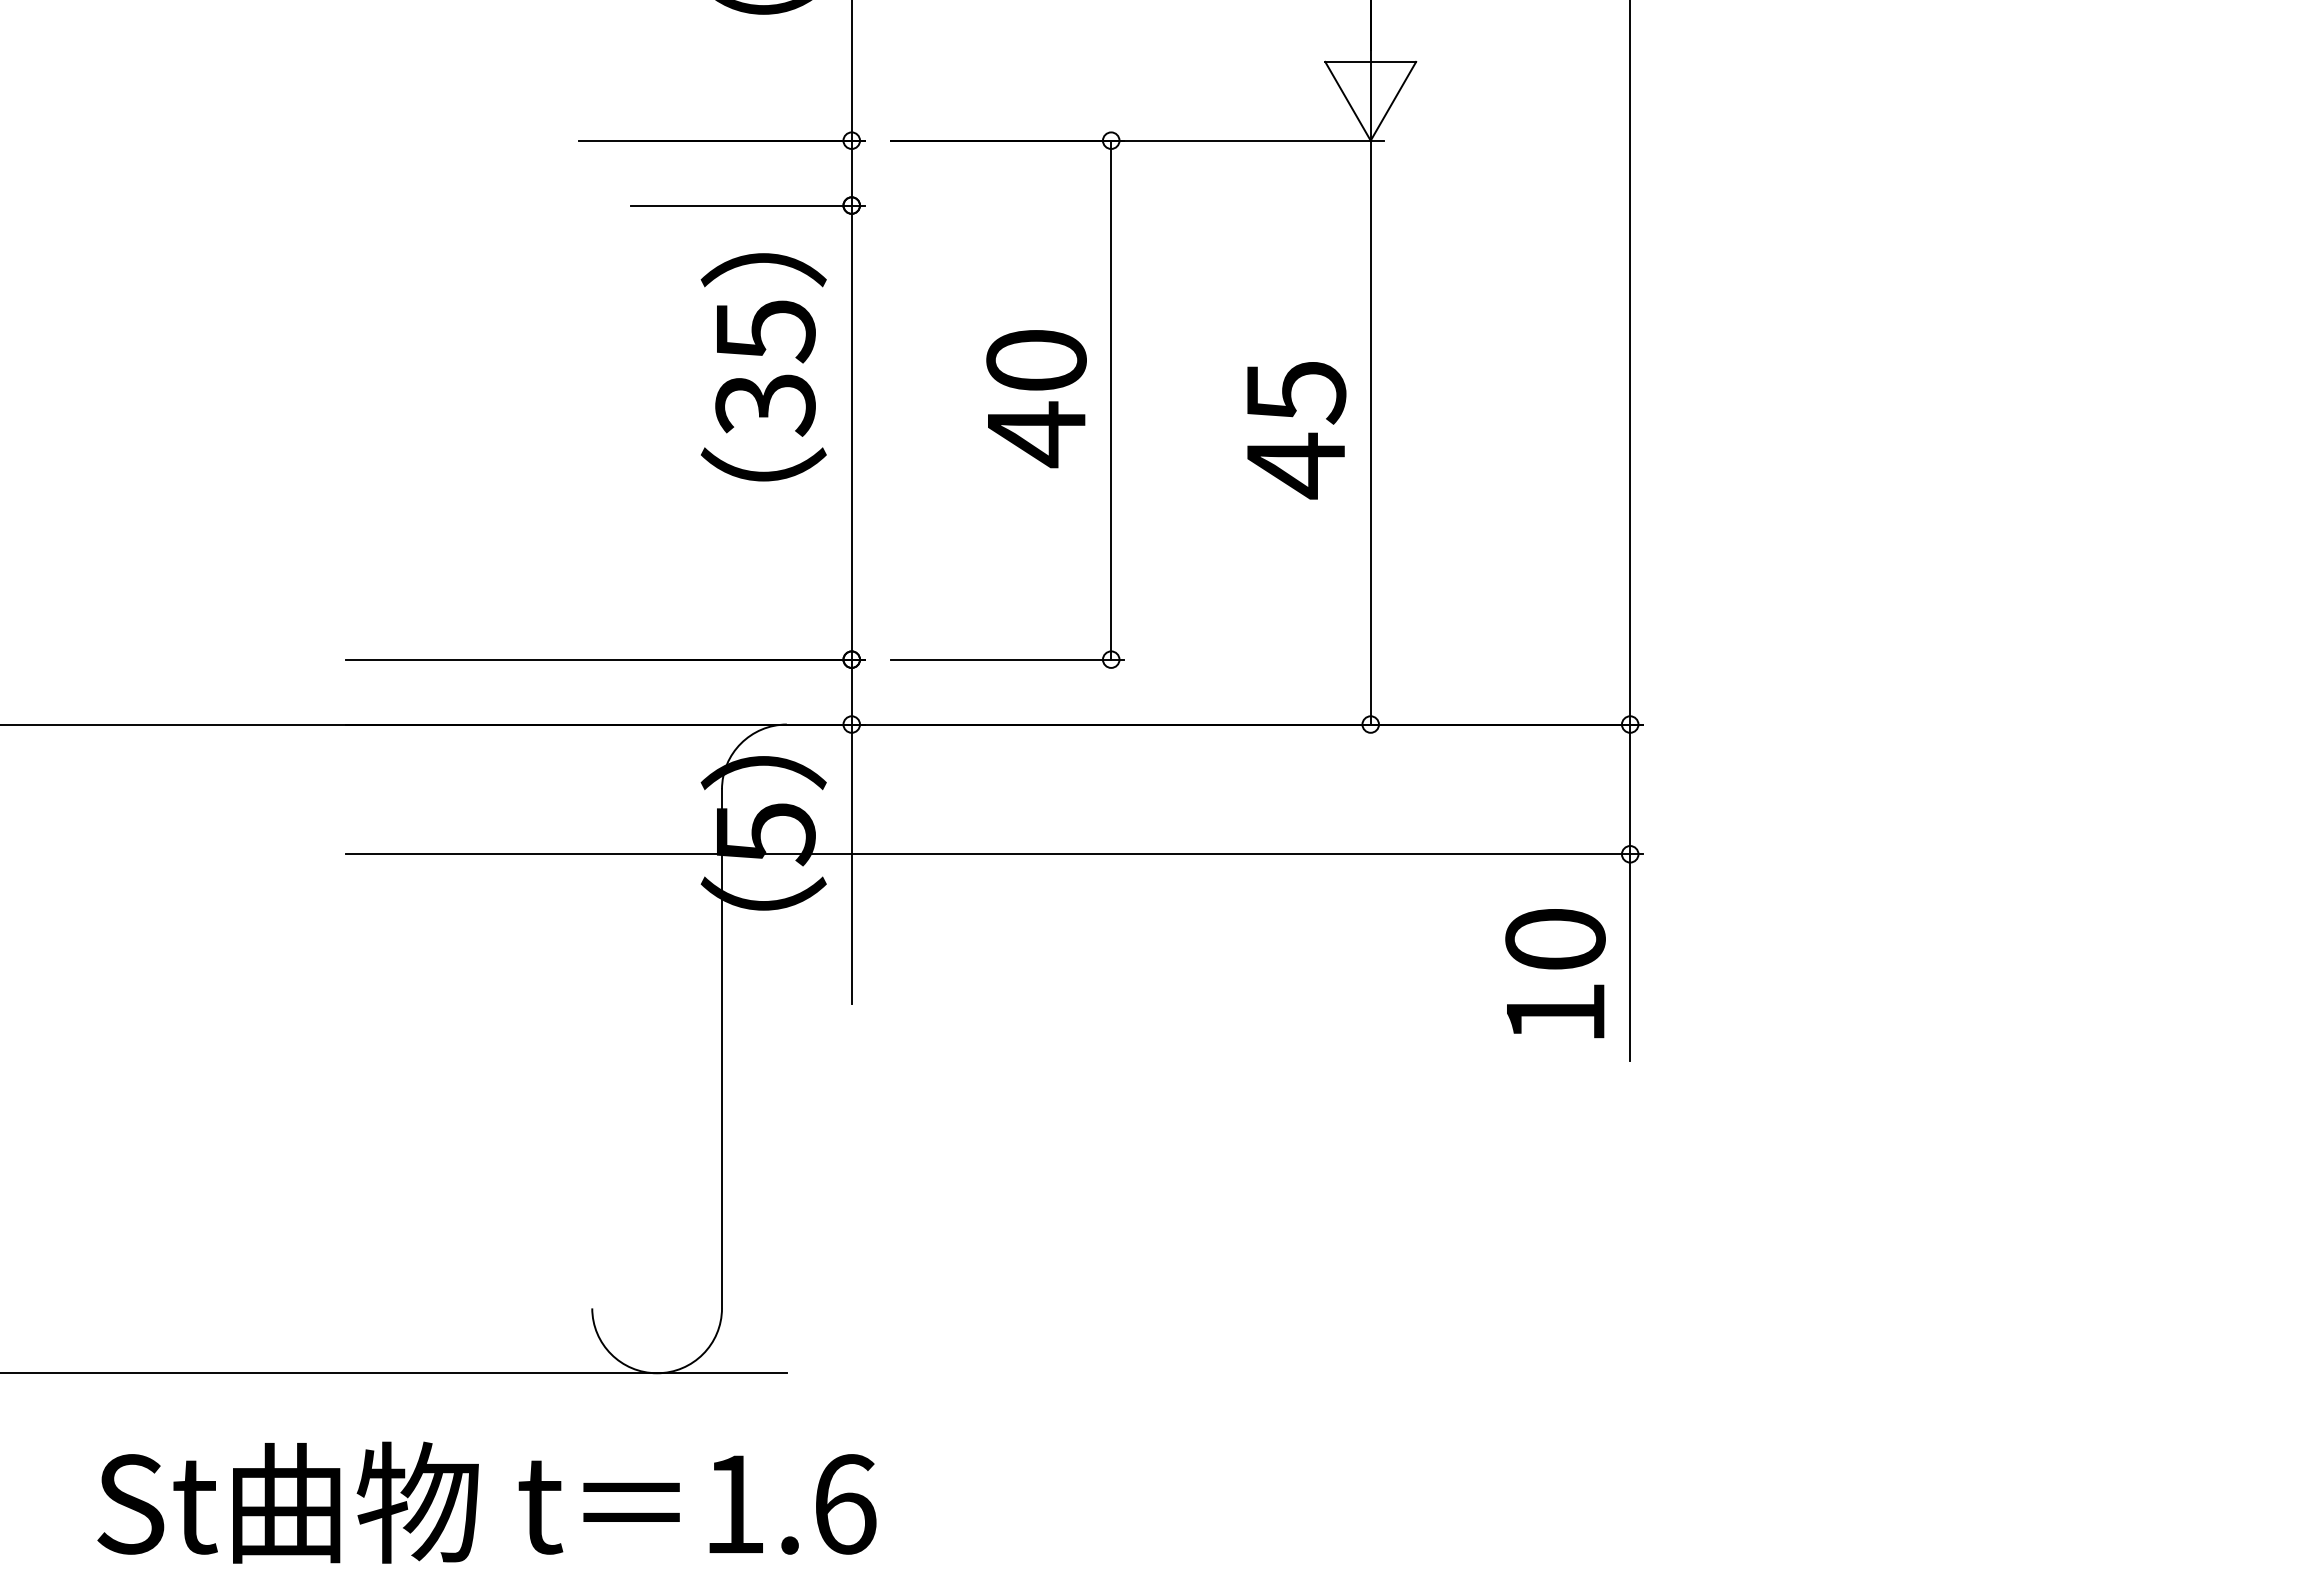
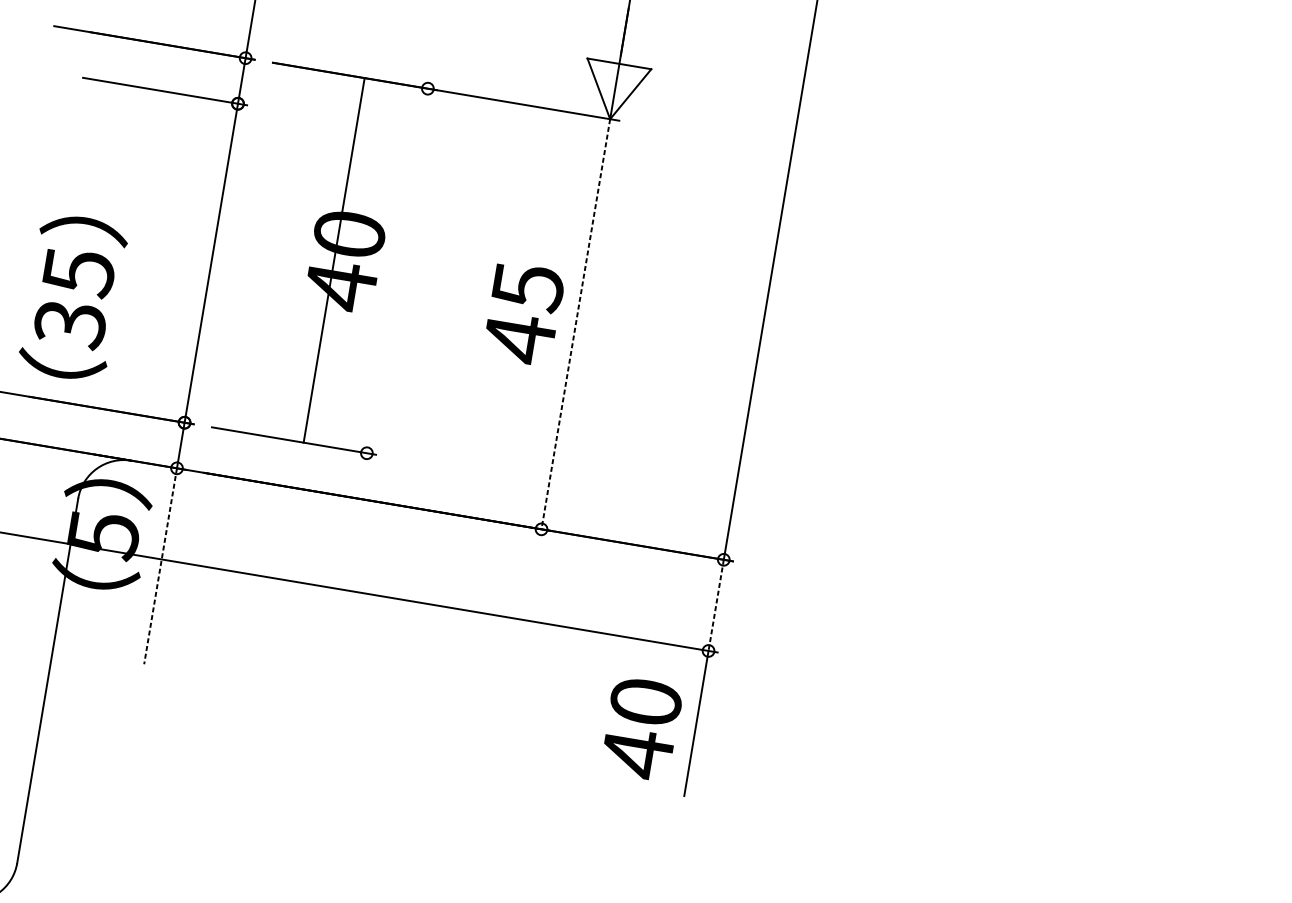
text: (763, 367) -> (73, 297), moved
line: (1111, 399) -> (334, 259), moved
line: (1370, 432) -> (575, 324), solid -> dashed
line: (1630, 789) -> (716, 605), solid -> dashed
line: (851, 864) -> (160, 566), solid -> dashed
text: (1555, 1013) -> (637, 754), 10 -> 40

